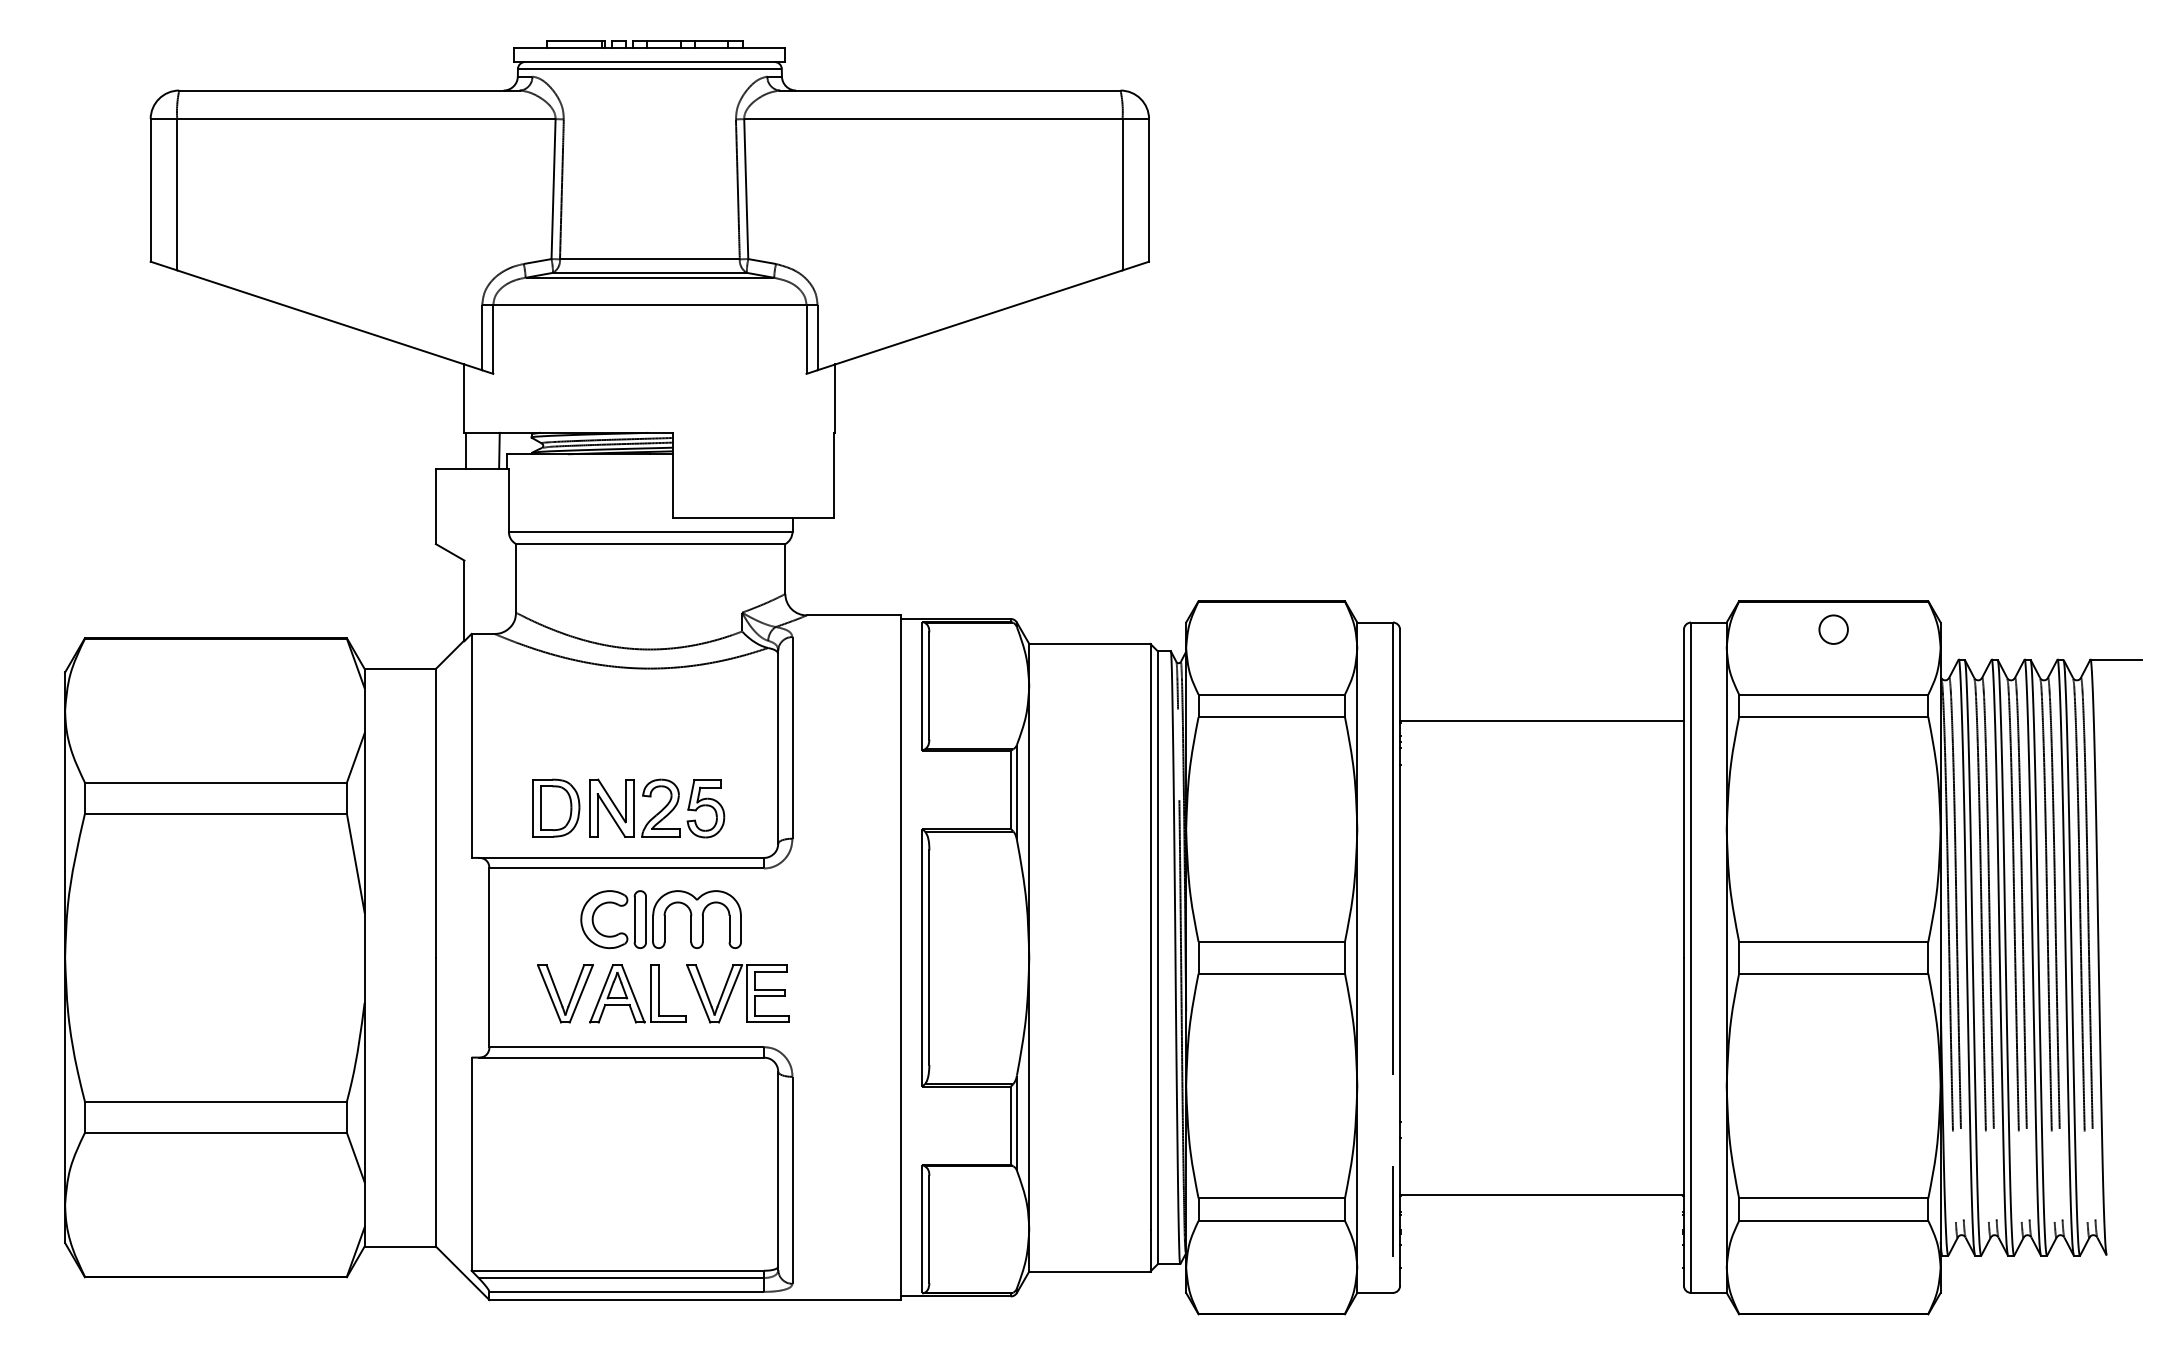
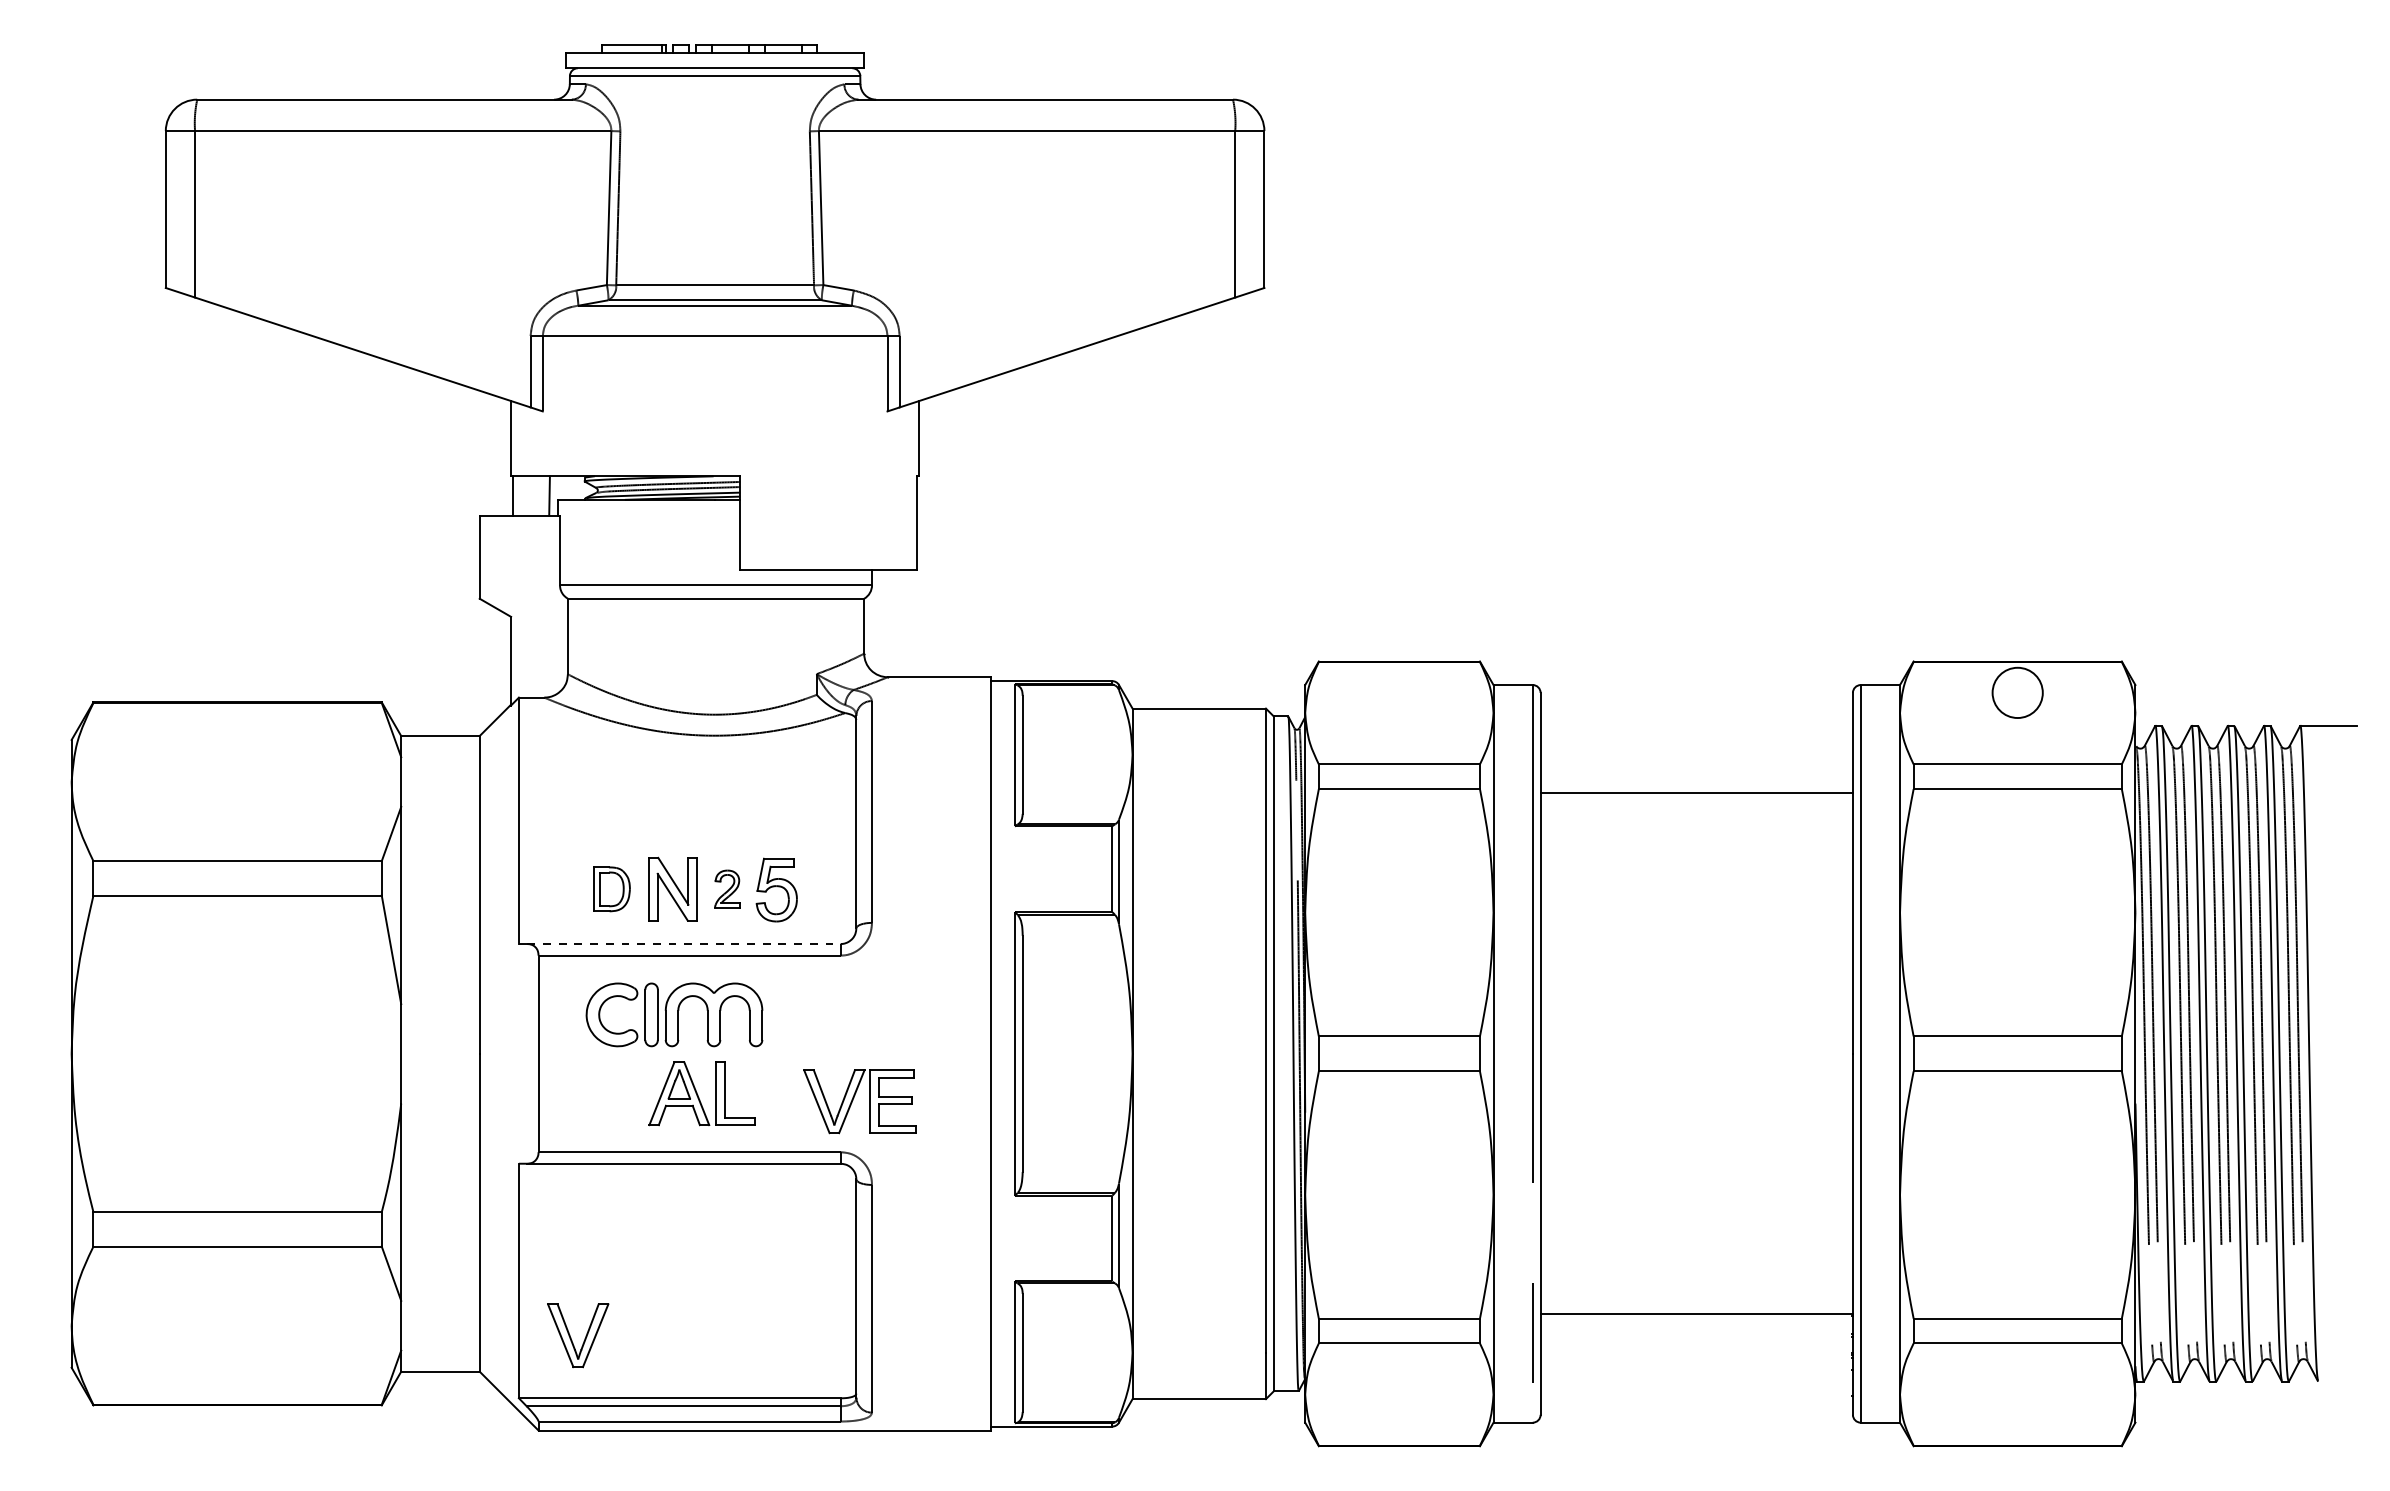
circle: (1833, 629) -> (2017, 692), size x1.6
part: (555, 808) -> (611, 889), size x0.7
part: (661, 808) -> (727, 889), size x0.6
line: (622, 858) -> (684, 944), solid -> dashed
part: (661, 919) -> (674, 1014), moved
part: (737, 993) -> (859, 1101), moved
part: (571, 996) -> (584, 1338), moved

